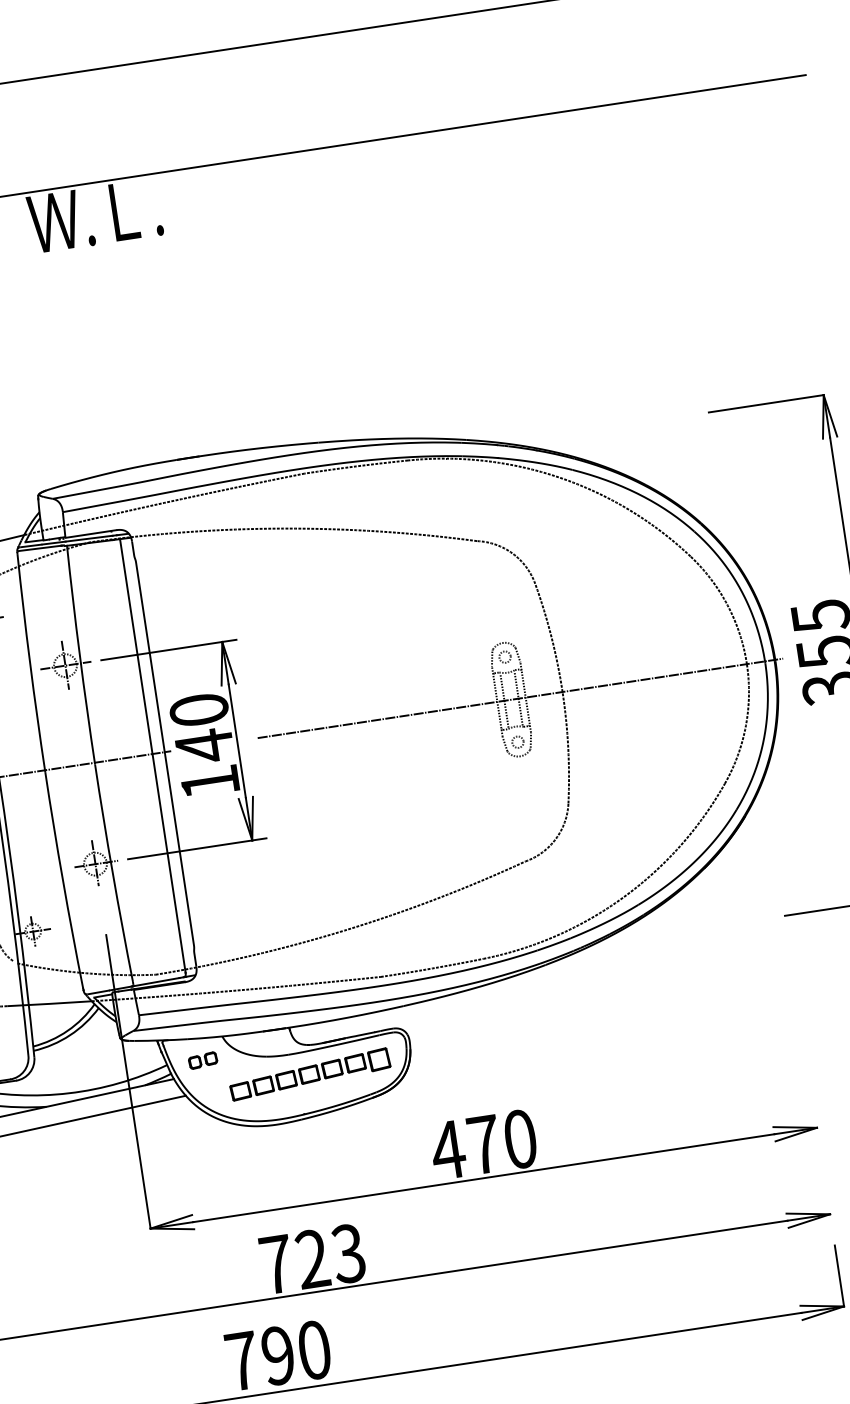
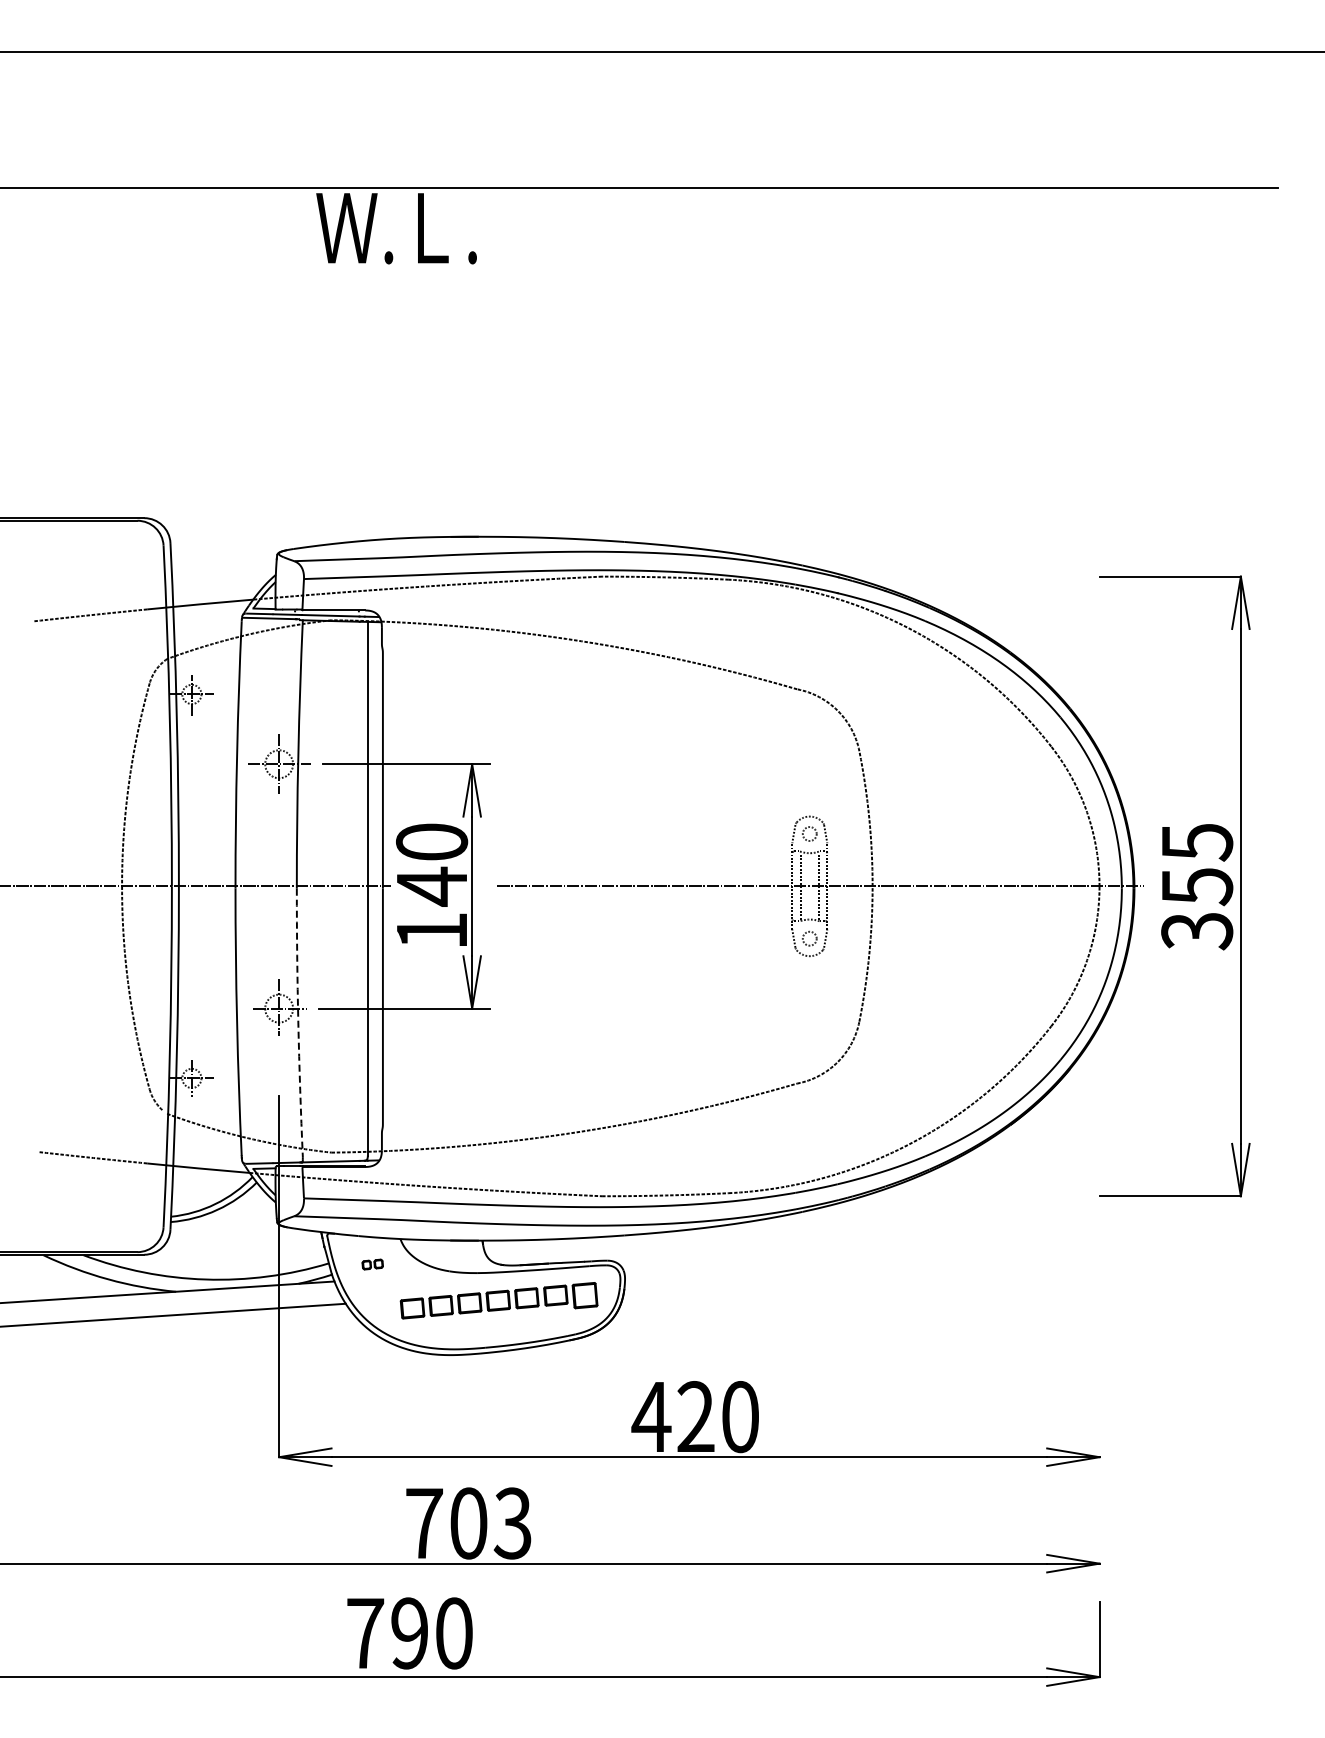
arc: (112, 873) -> (298, 1022), solid -> dashed
part: (202, 1060) -> (372, 1264), size x0.6
text: (483, 1144) -> (695, 1416), 470 -> 420
text: (312, 1259) -> (468, 1523), 723 -> 703

